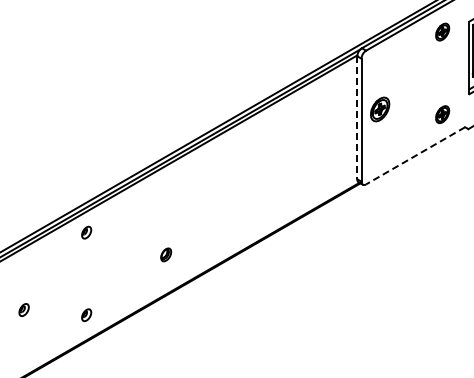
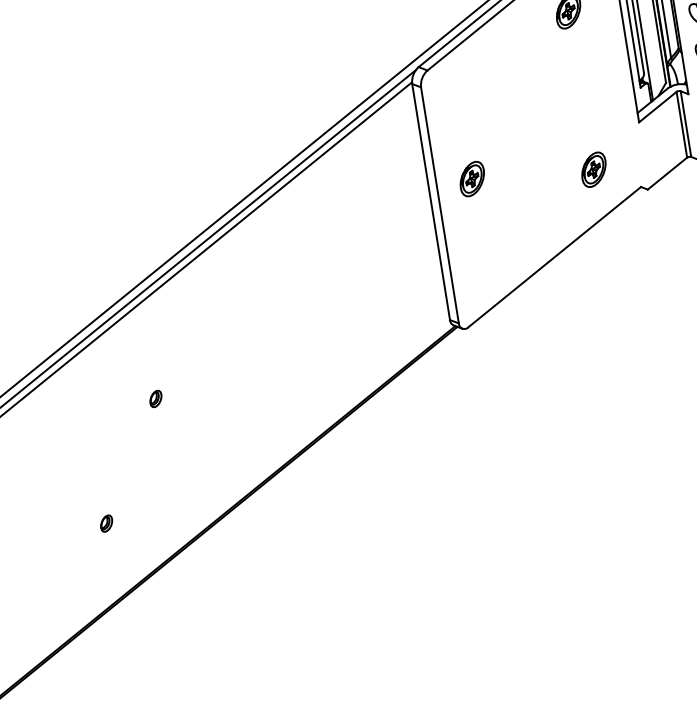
part: (379, 109) -> (471, 179), size x0.71
line: (357, 118) -> (431, 203), dashed -> solid
line: (415, 156) -> (554, 258), dashed -> solid
part: (201, 195) -> (155, 399), added
part: (166, 254) -> (106, 523), size x0.62

